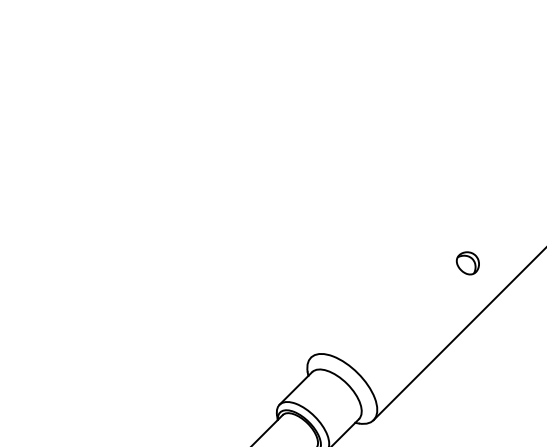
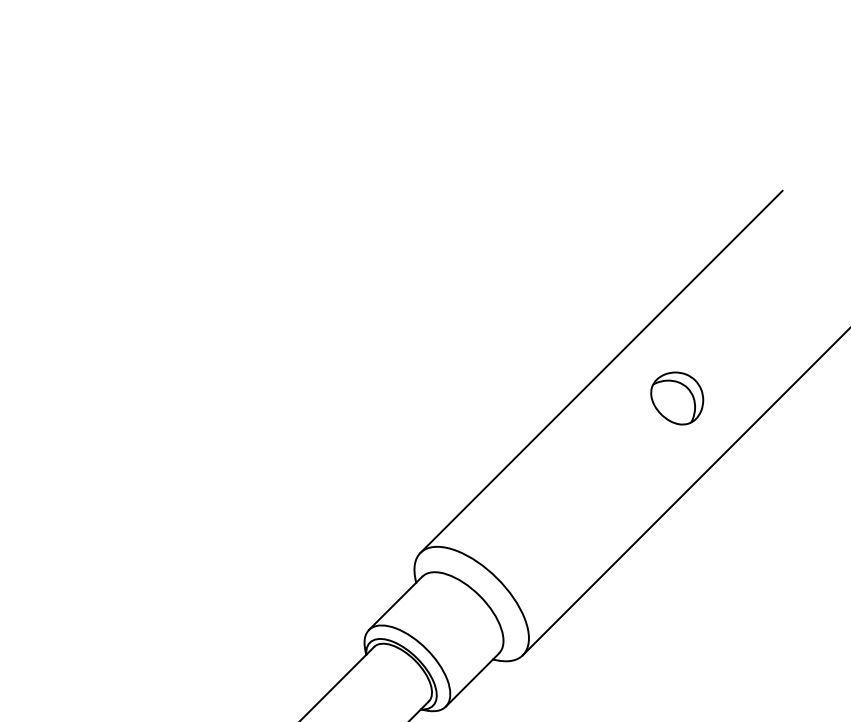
line: (421, 246) -> (601, 370), added
part: (467, 263) -> (676, 398), size x1.43

